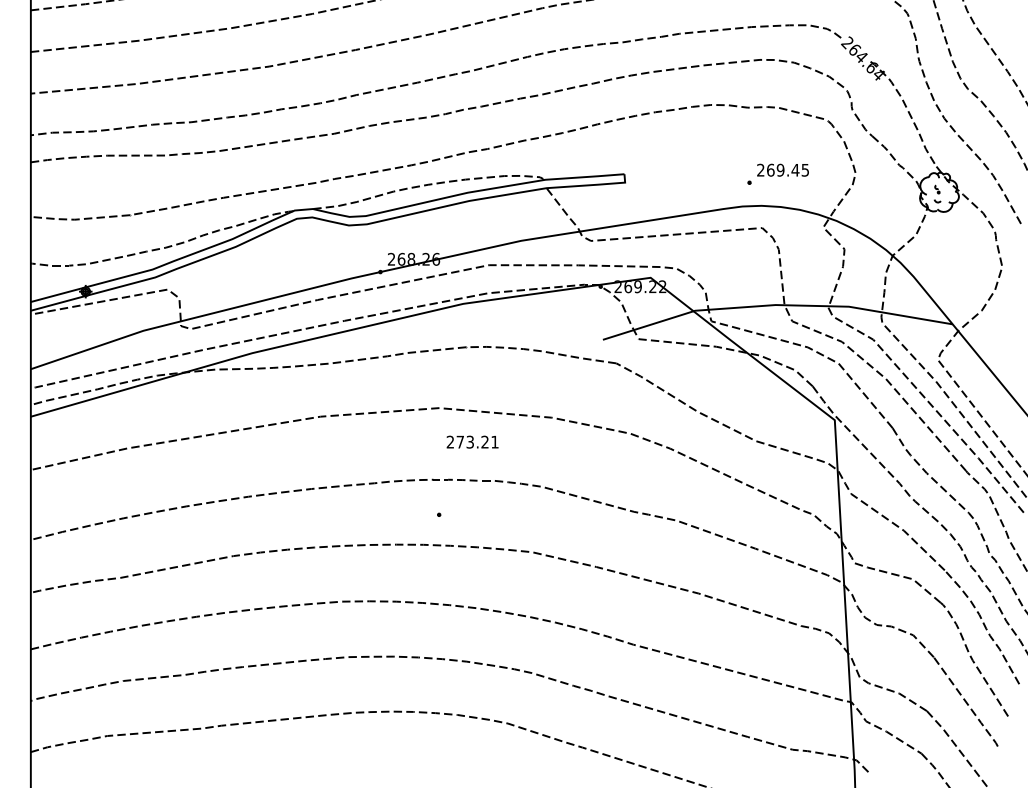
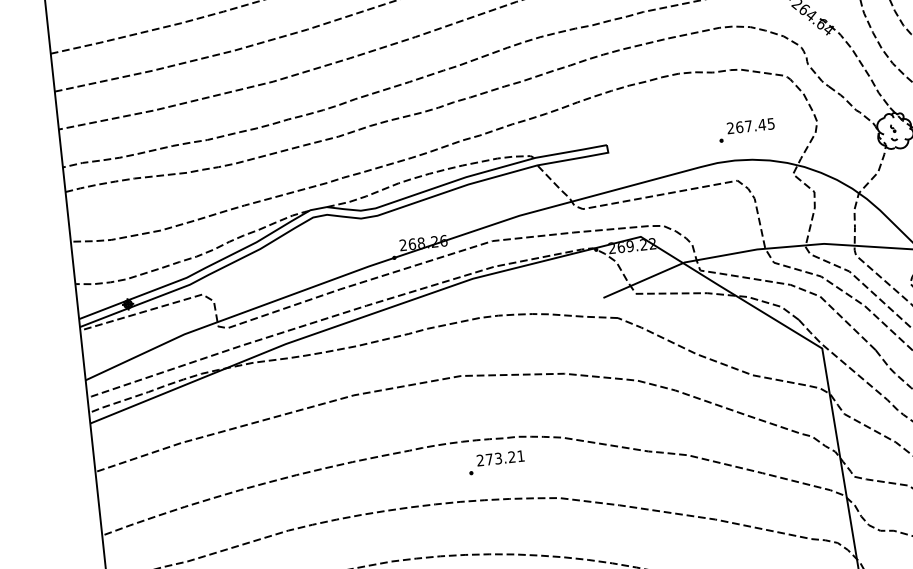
text: (780, 169) -> (748, 125), 269.45 -> 267.45
text: (472, 441) -> (500, 457), moved

